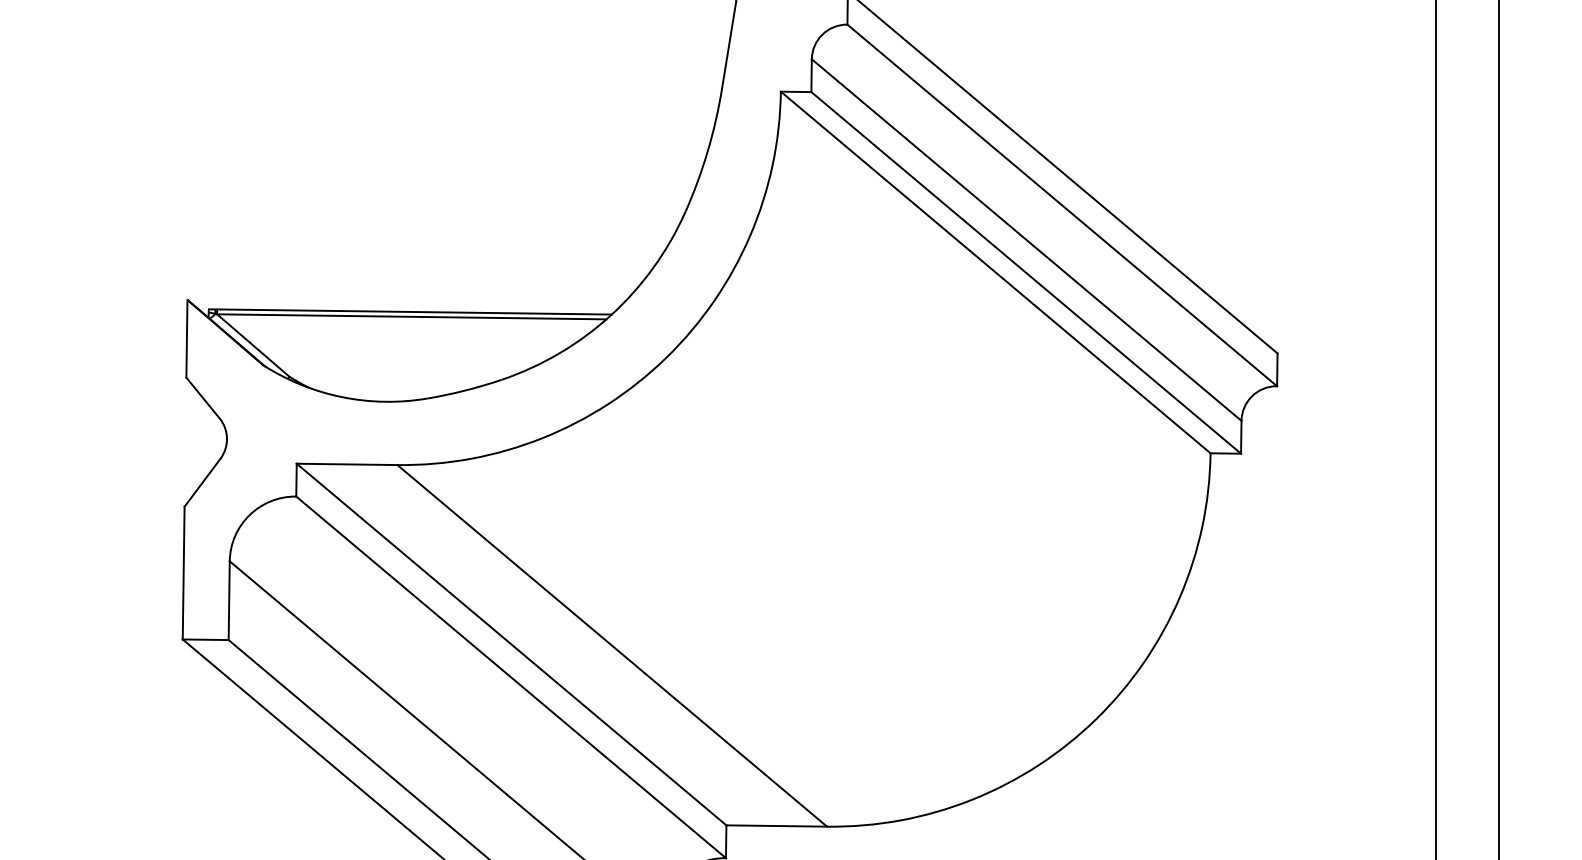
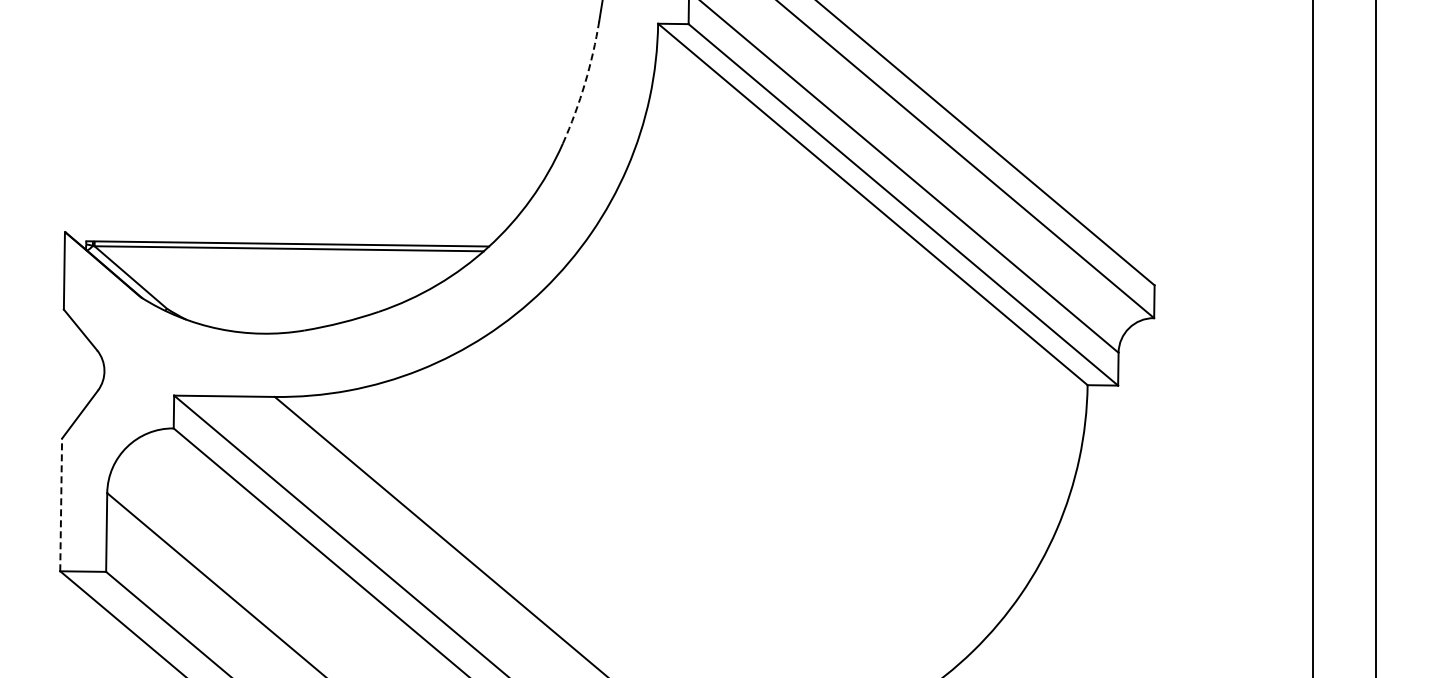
arc: (707, 151) -> (584, 83), solid -> dashed
line: (183, 572) -> (60, 504), solid -> dashed

